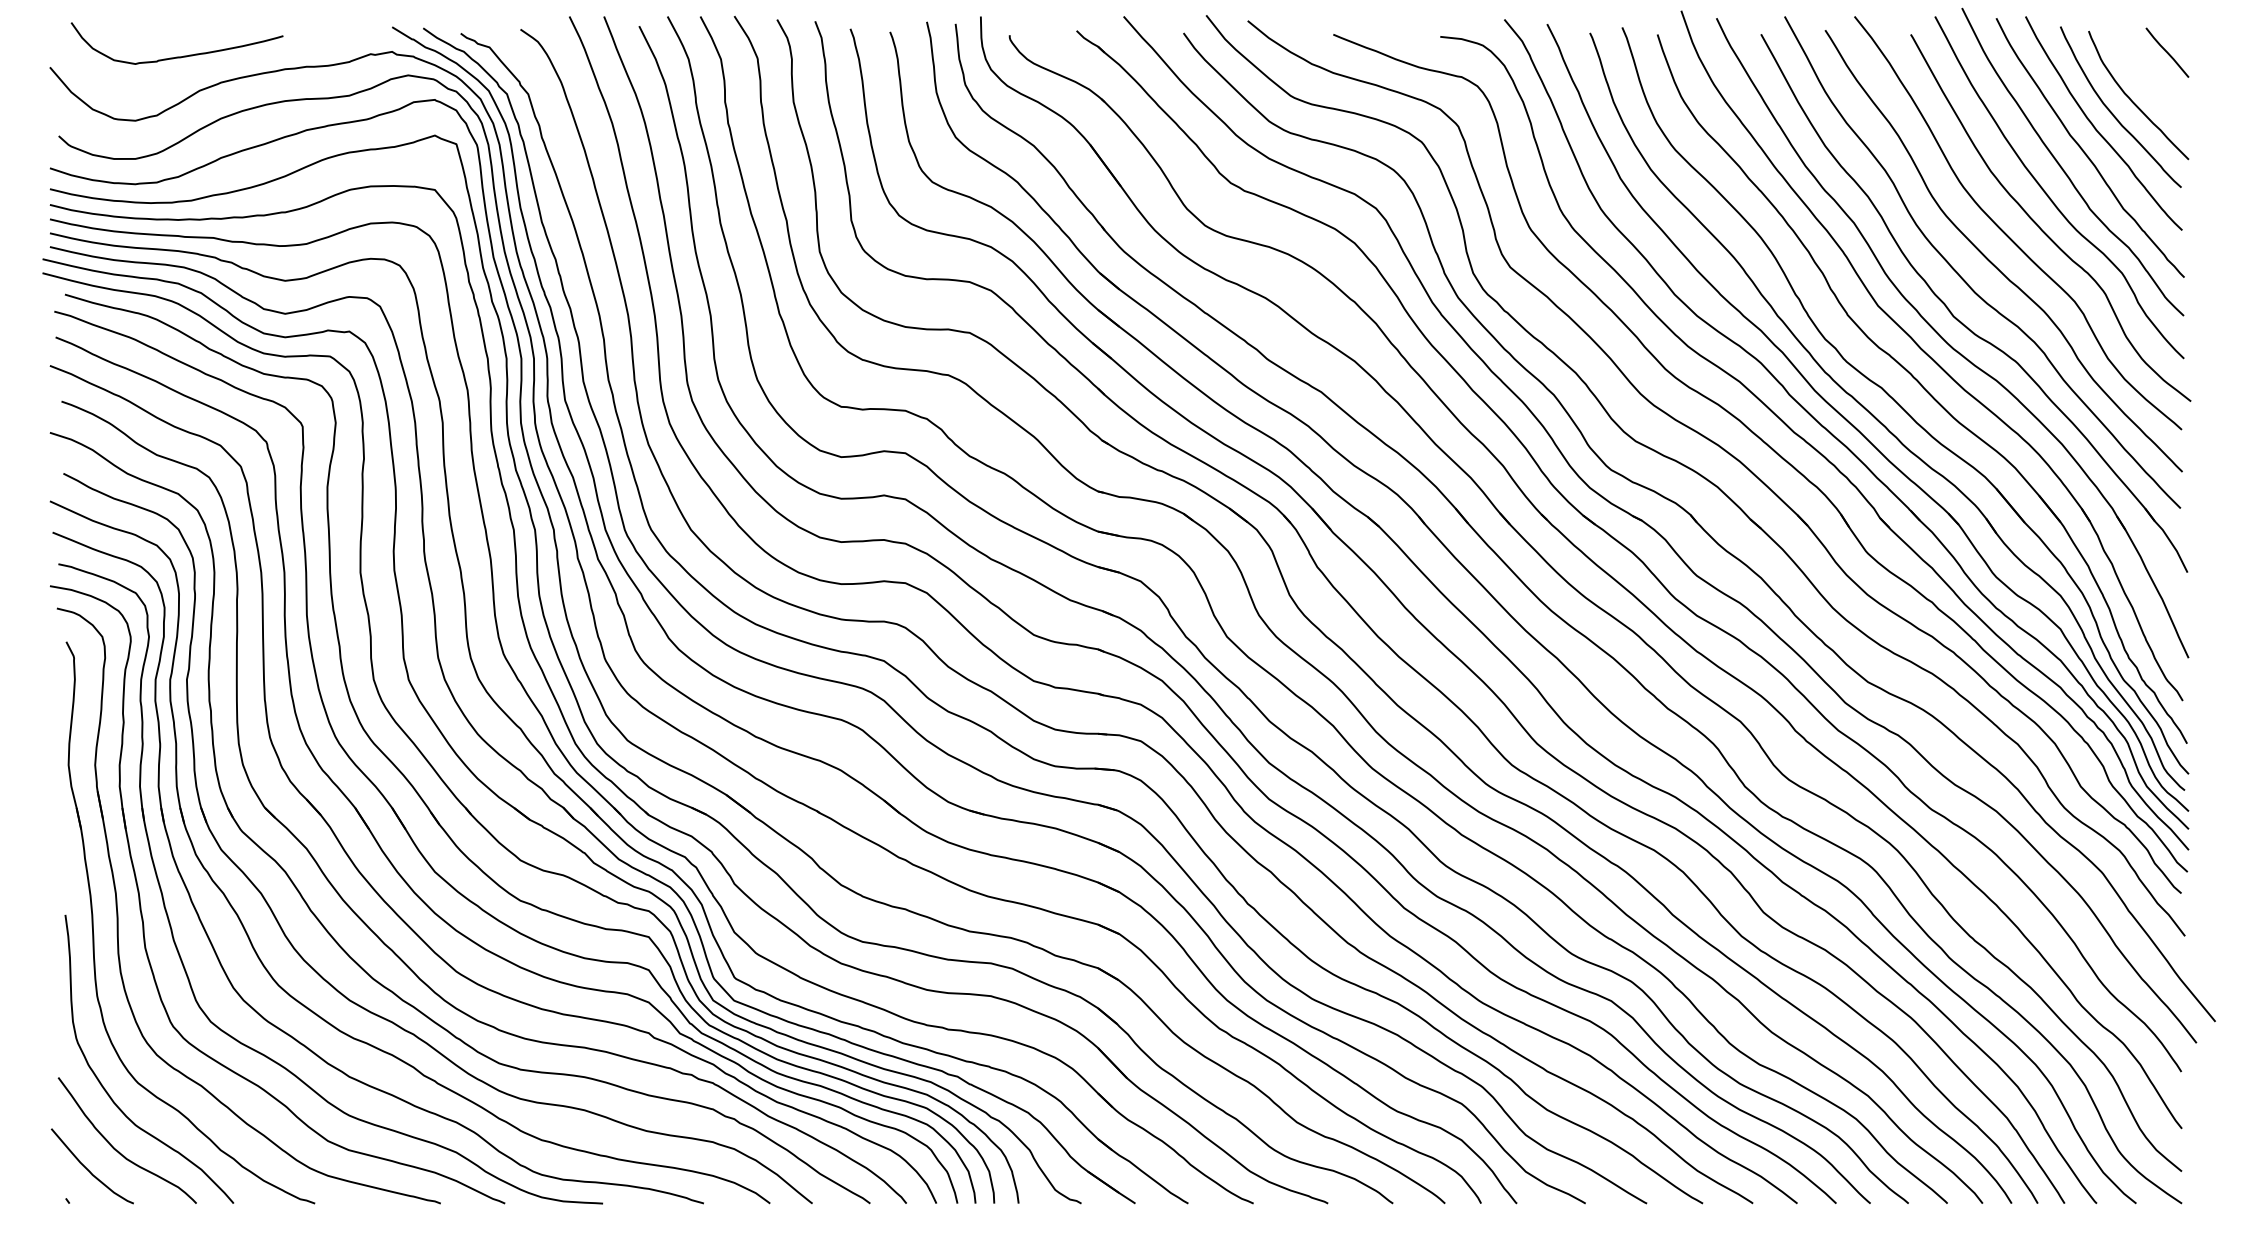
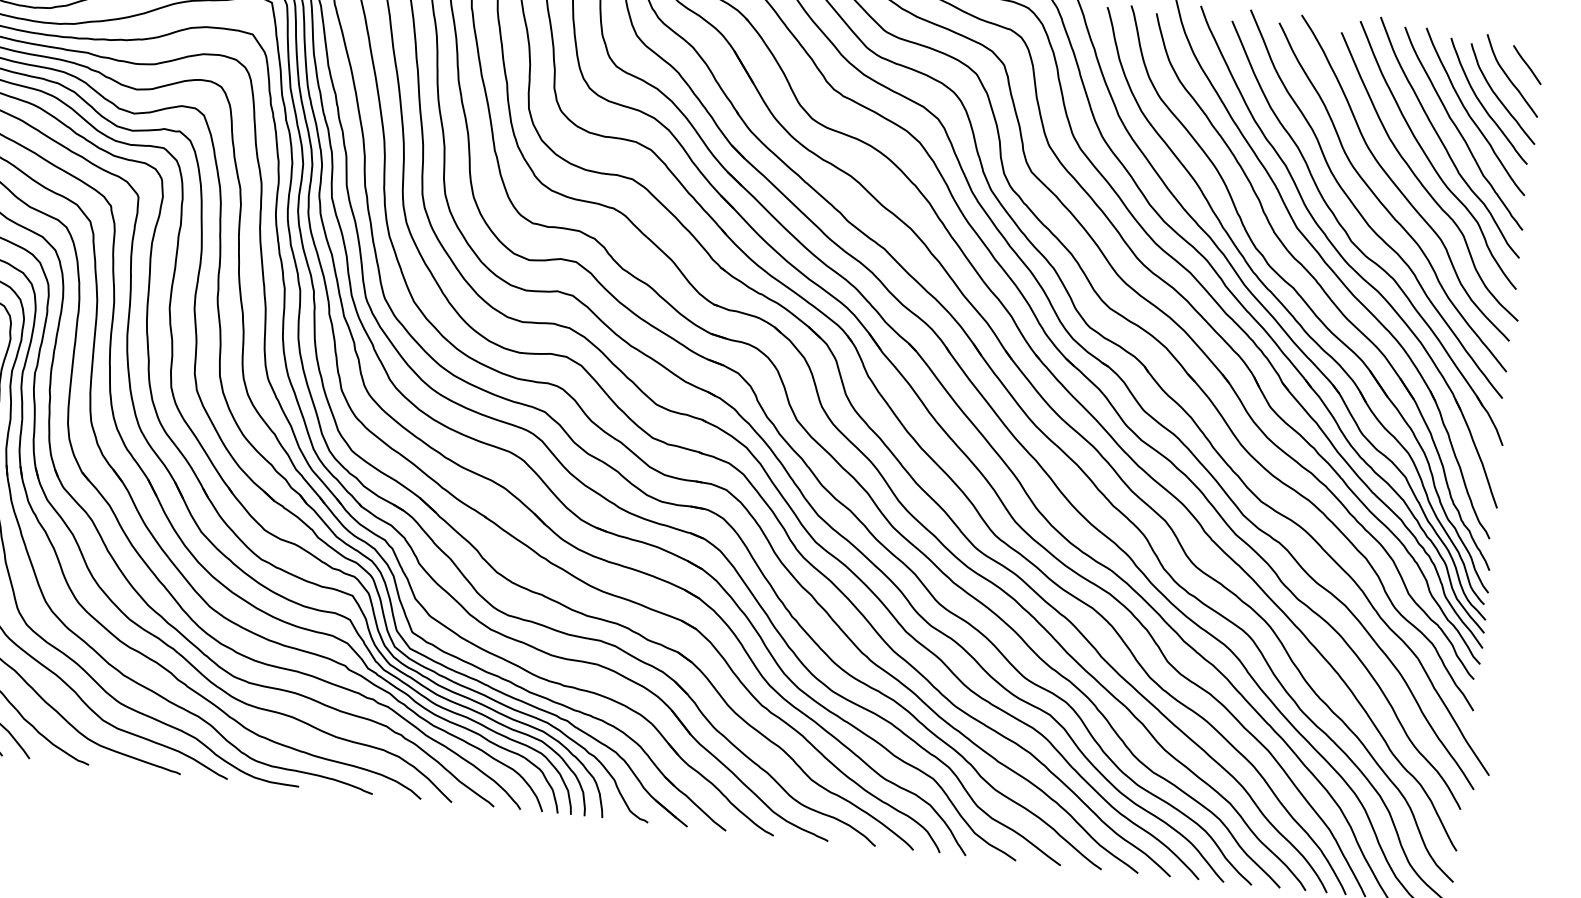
curve: (2144, 72) -> (1509, 77), added

